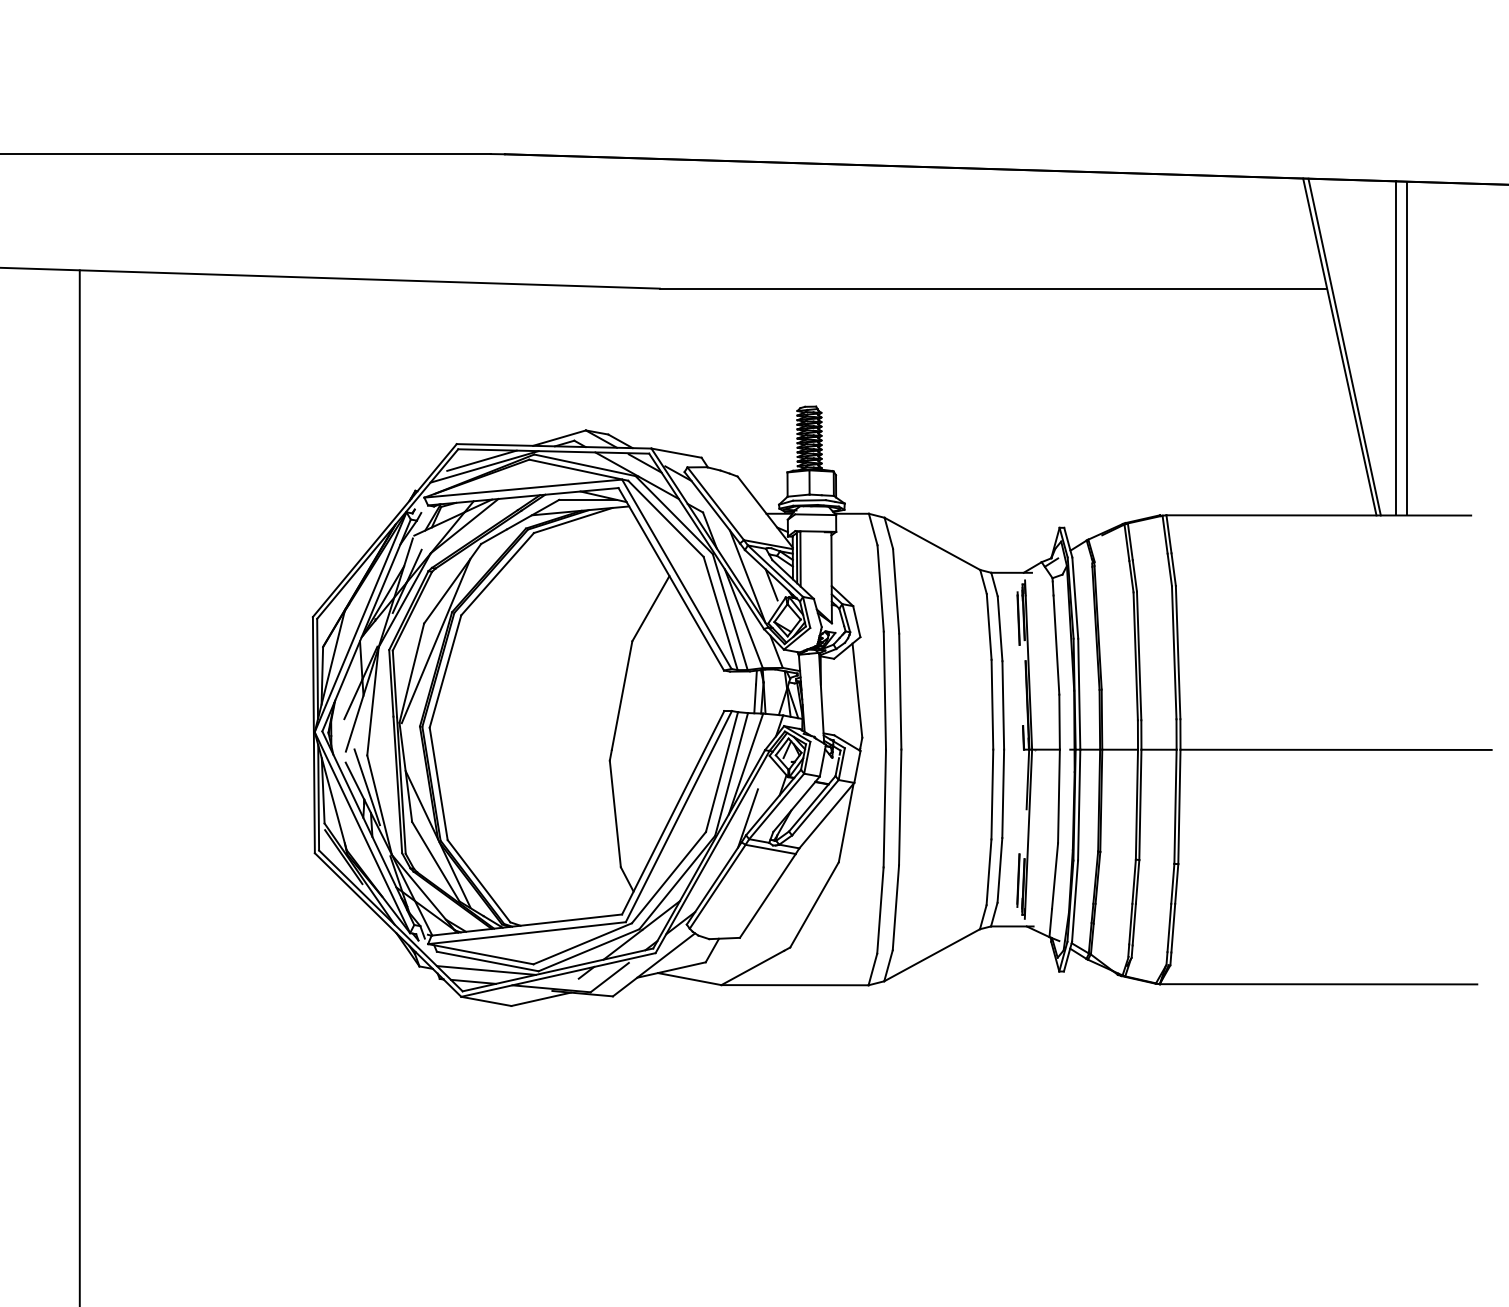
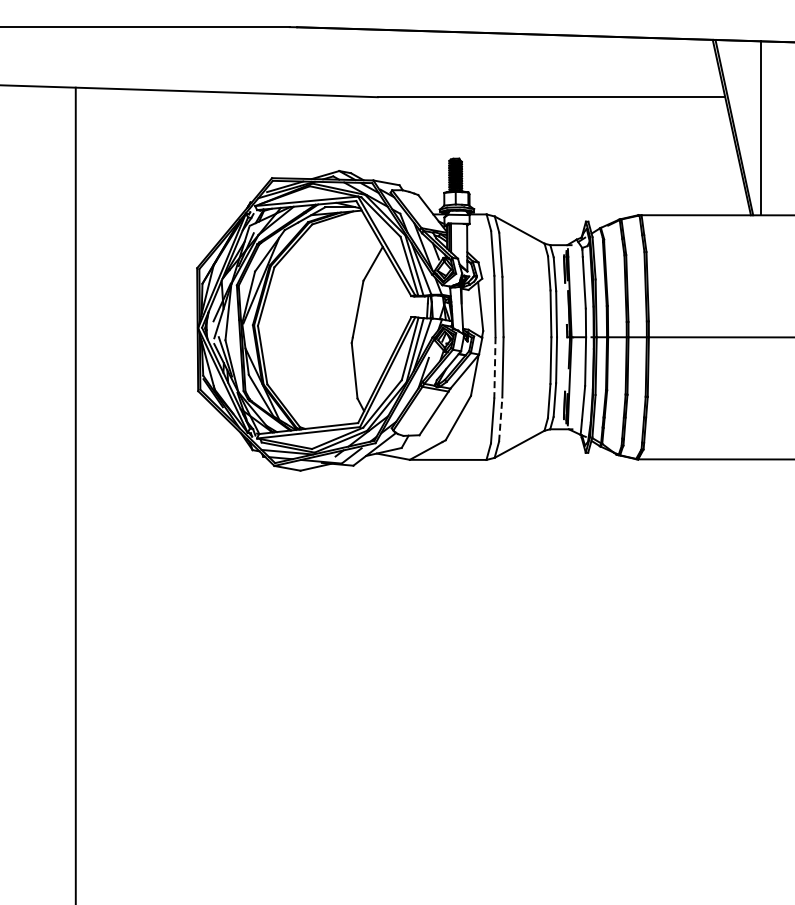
line: (1406, 348) -> (766, 128), removed
line: (883, 807) -> (494, 367), solid -> dashed
line: (895, 907) -> (500, 419), solid -> dashed

